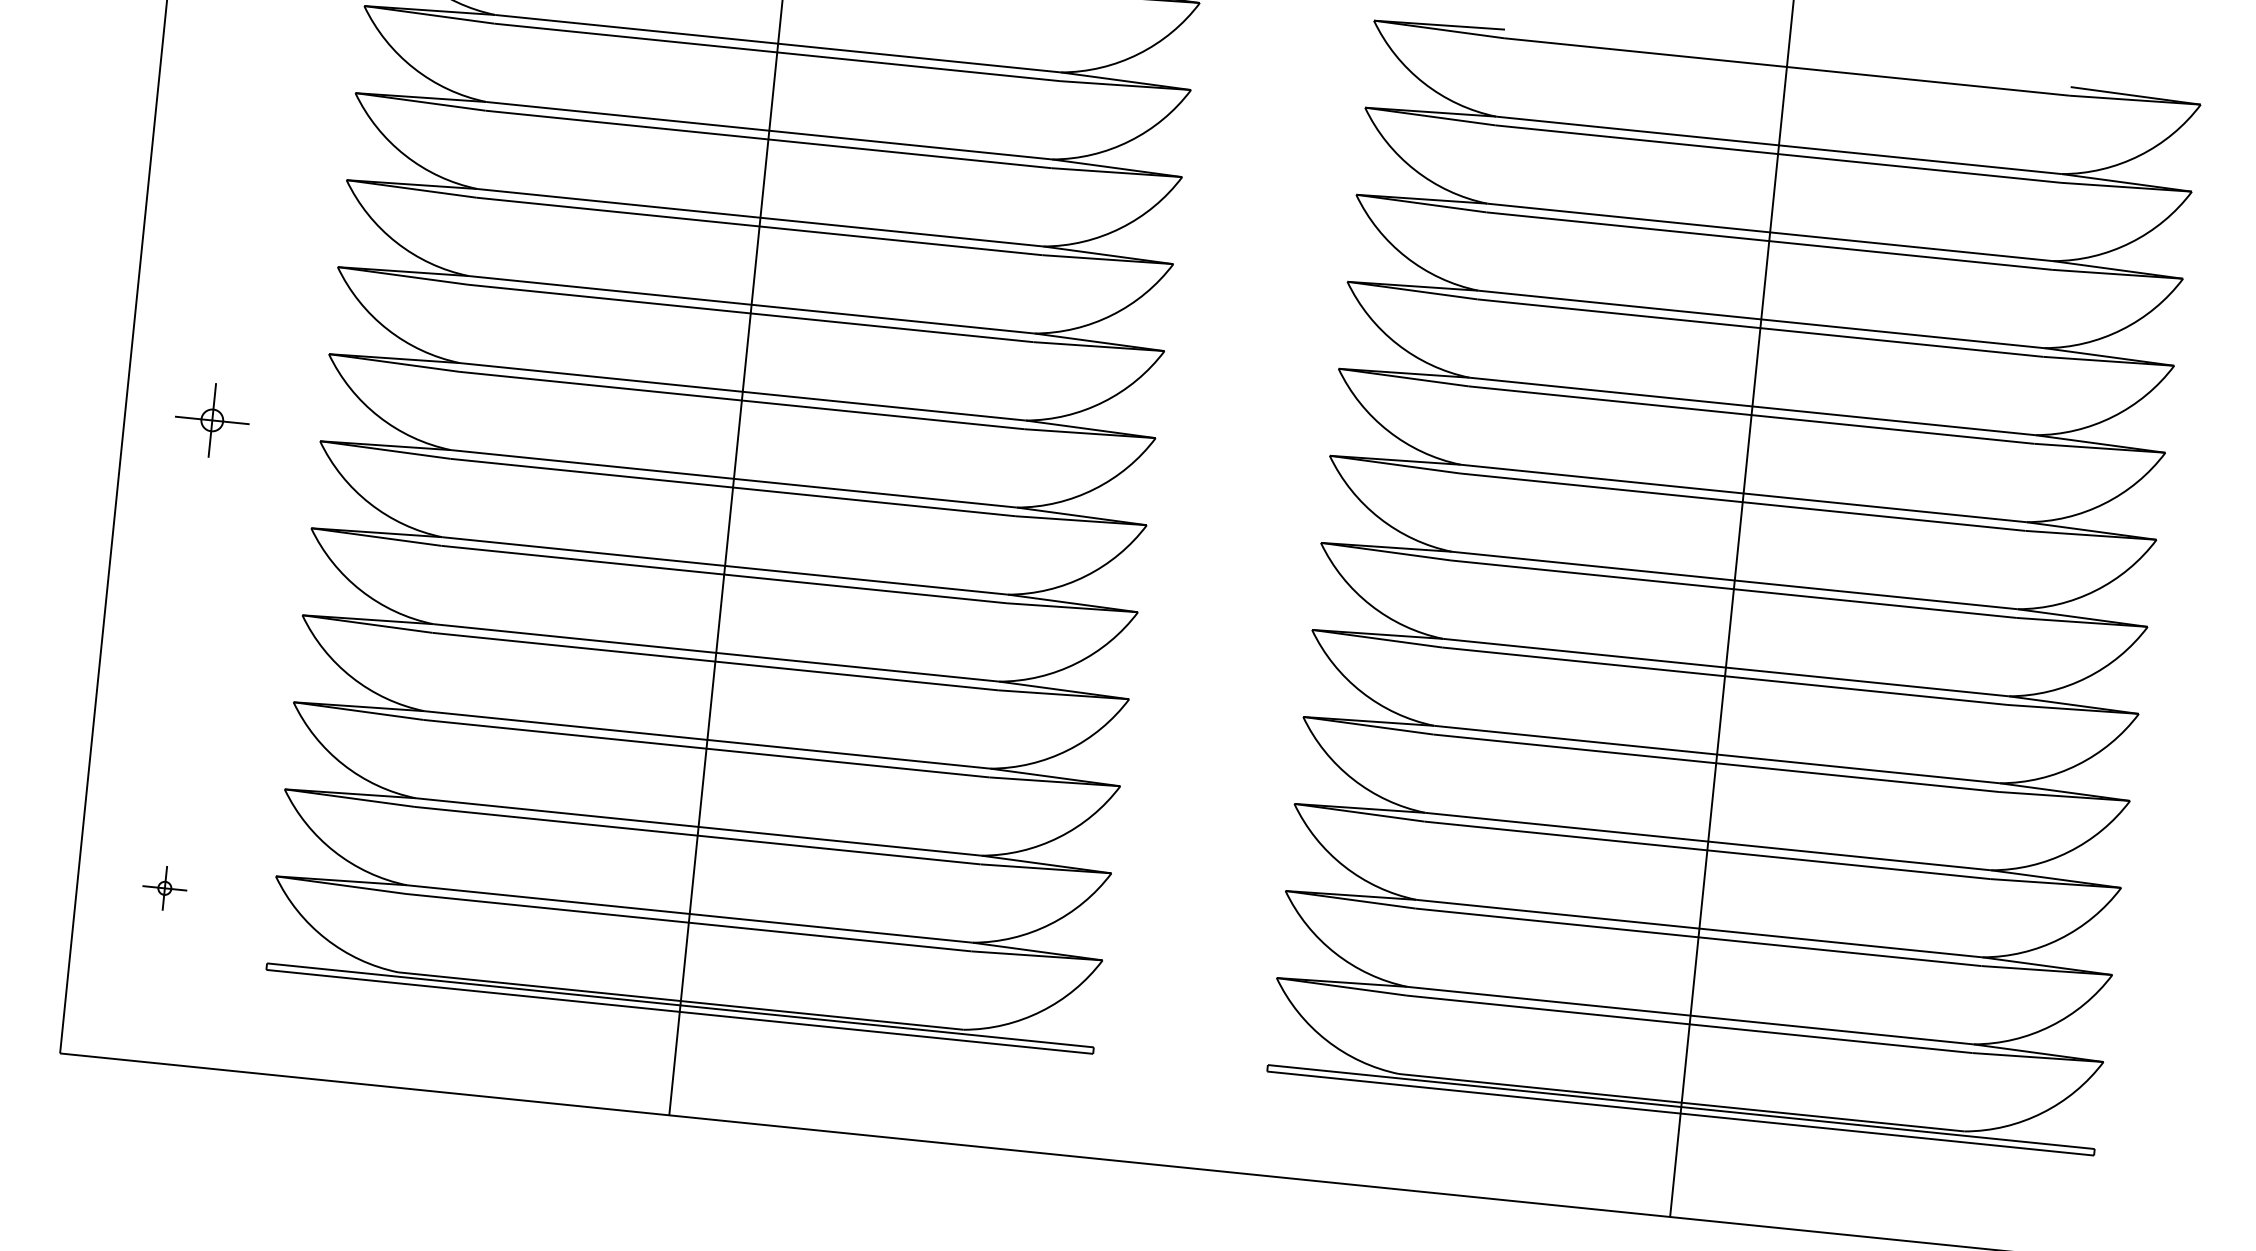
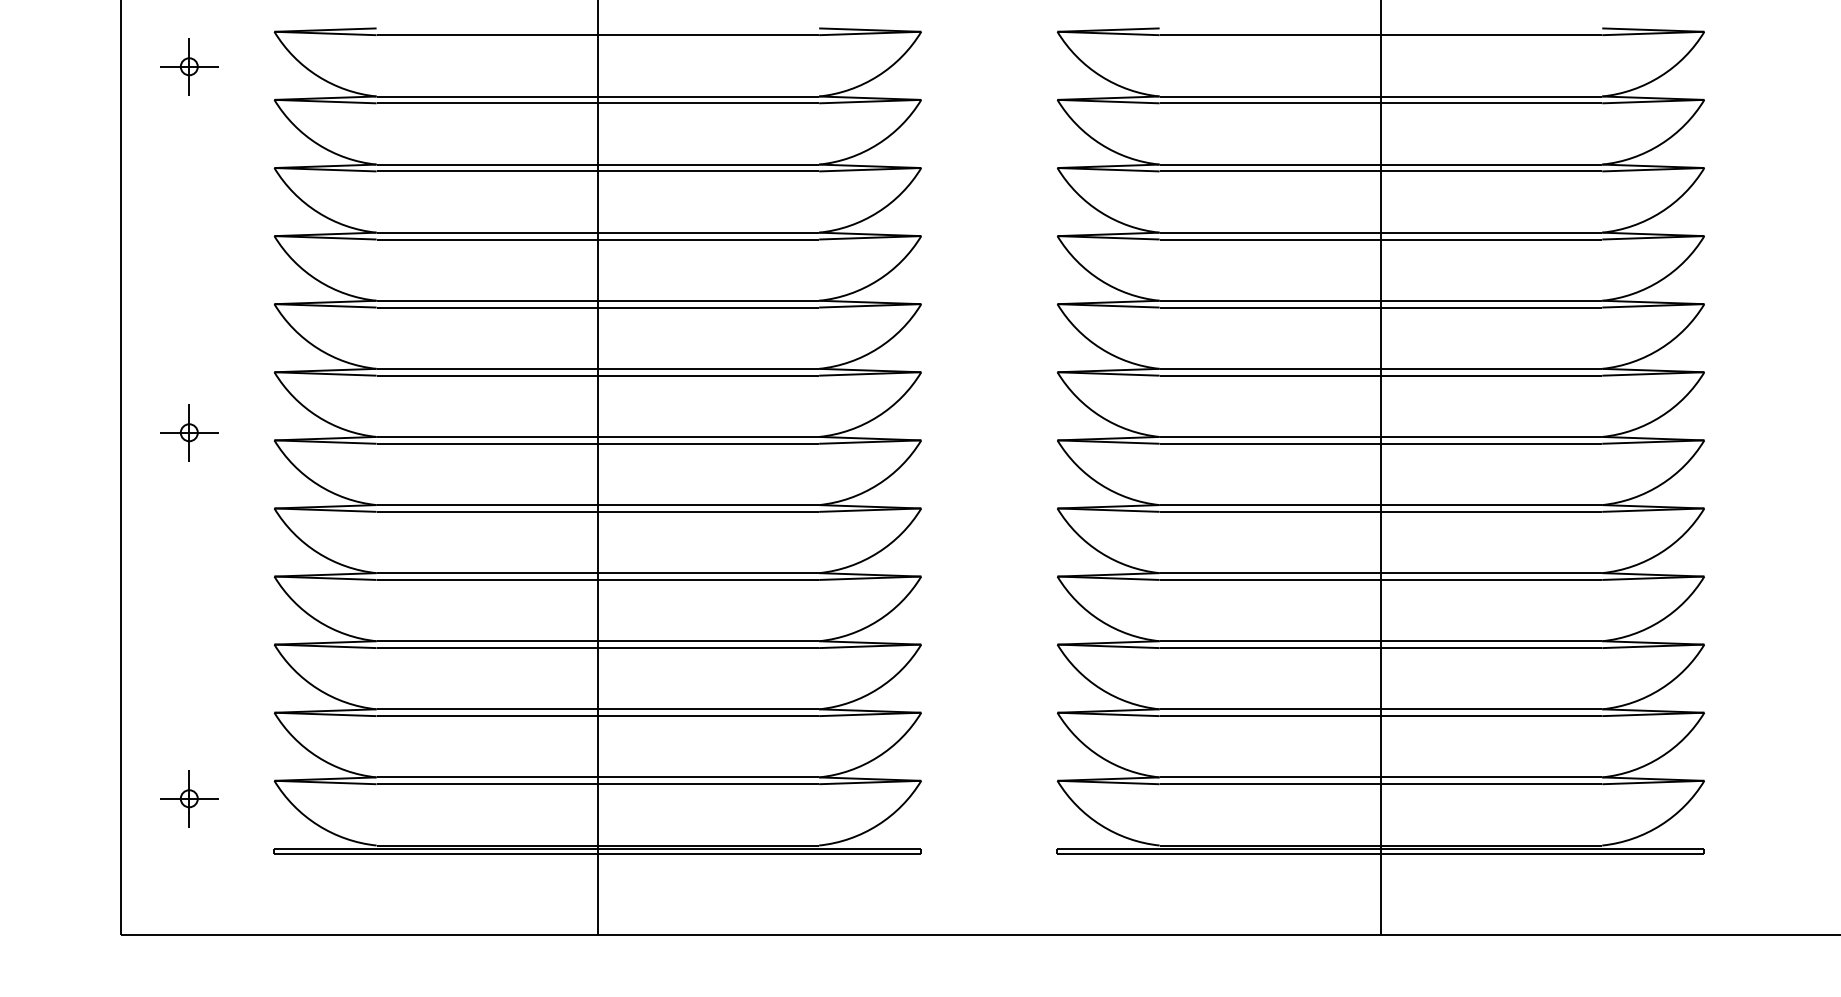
part: (165, 887) -> (189, 798), size x1.67

